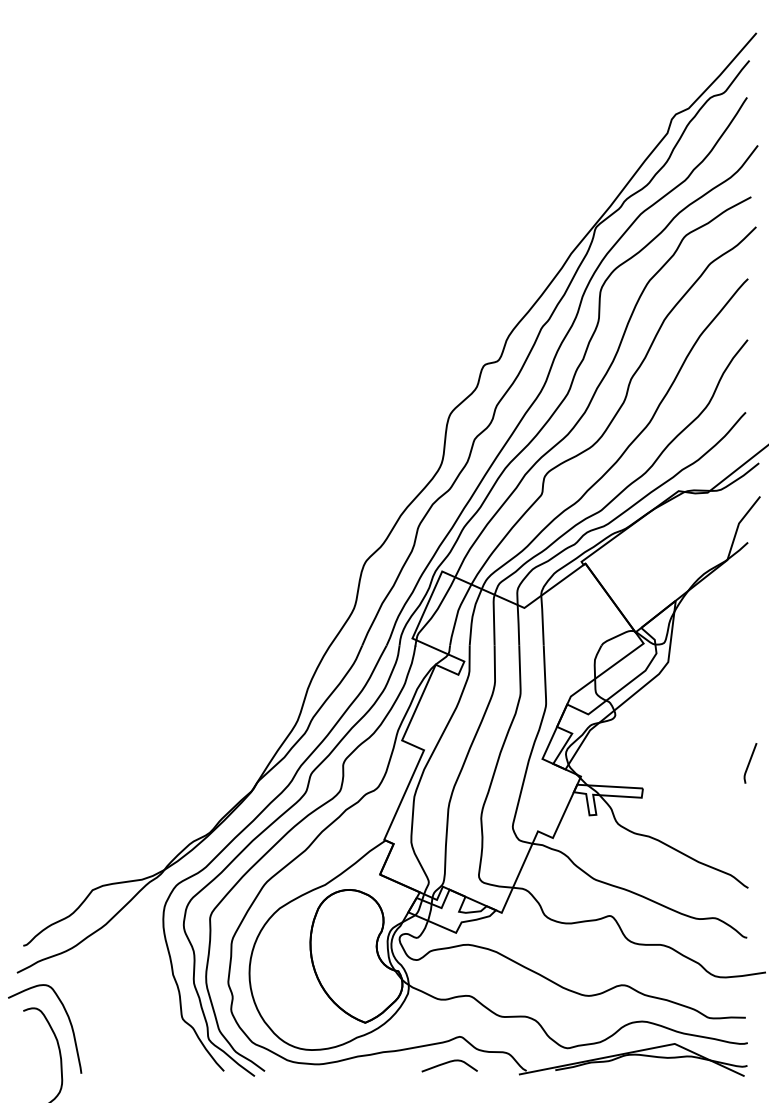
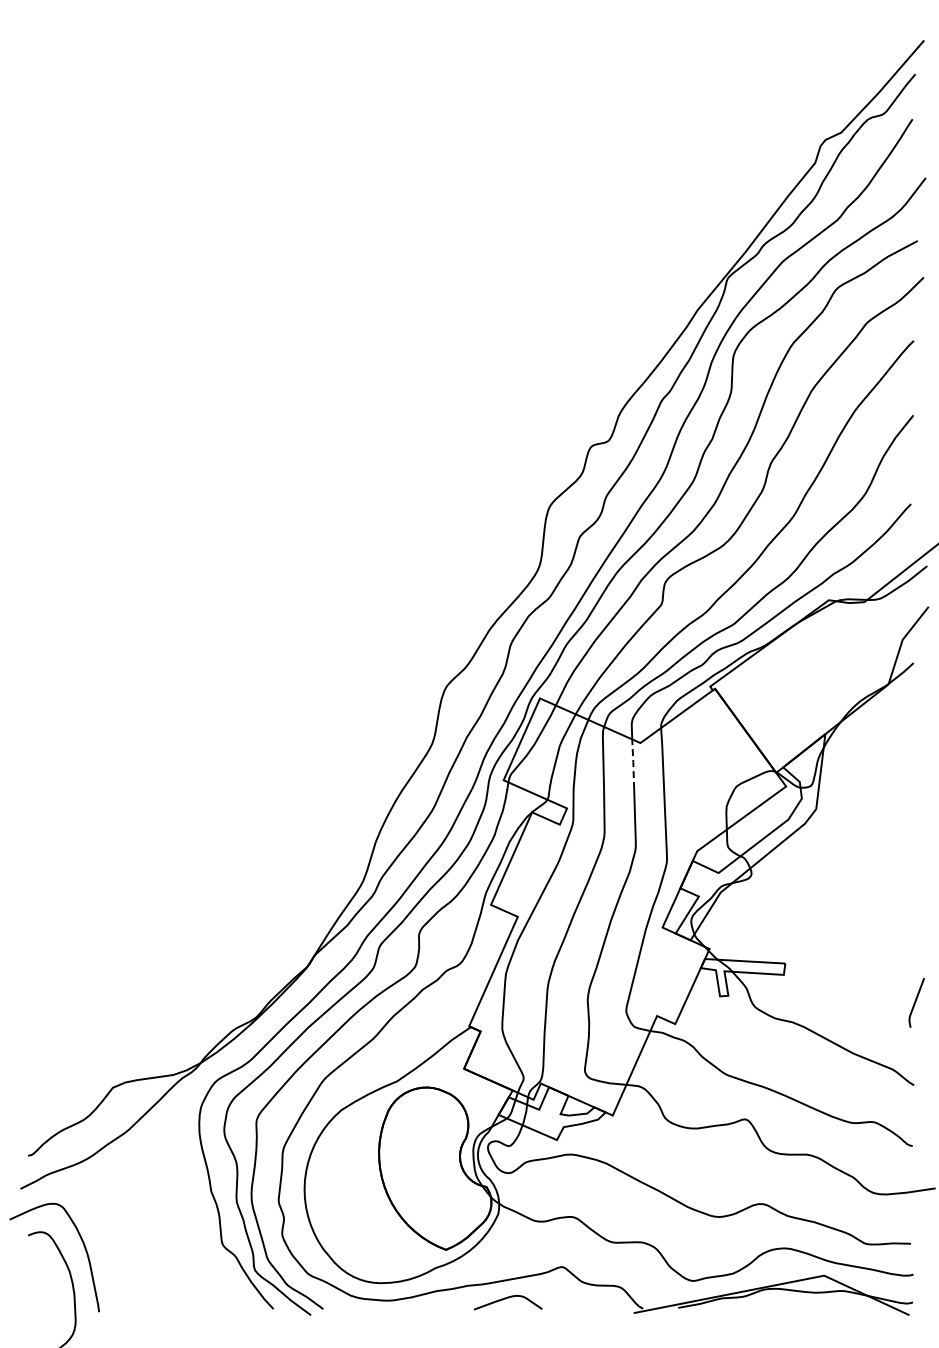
line: (518, 624) -> (633, 763), solid -> dashed
line: (750, 763) -> (916, 1002), moved
curve: (449, 1062) -> (508, 1298), moved

